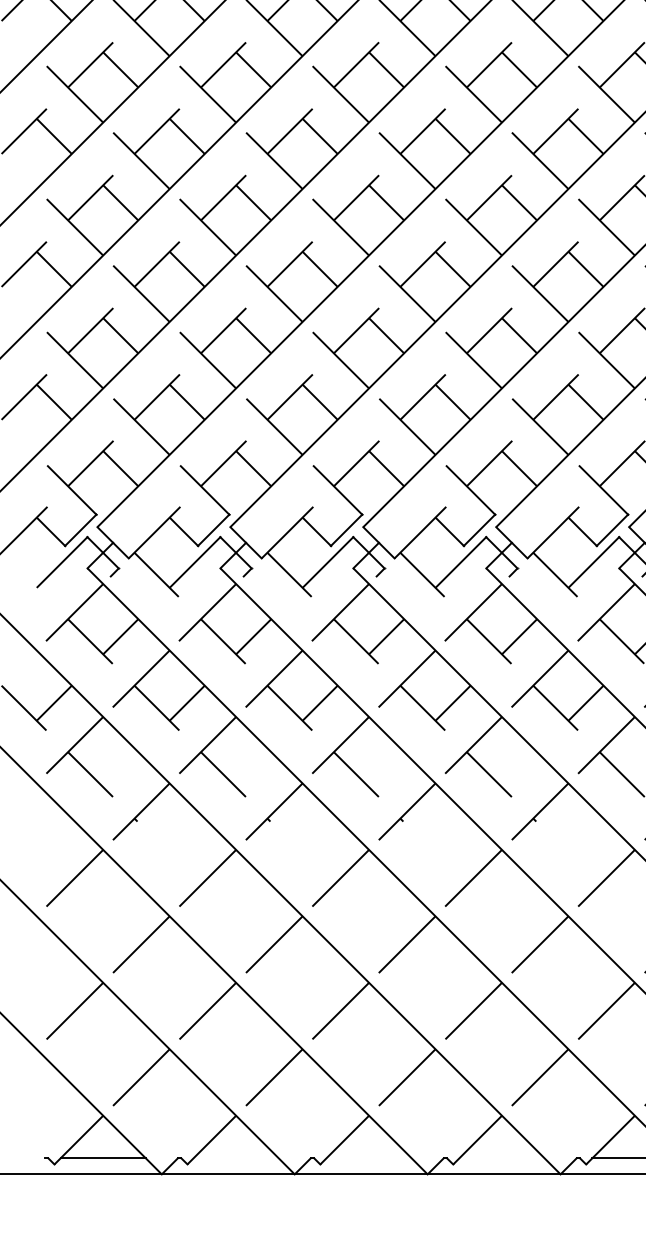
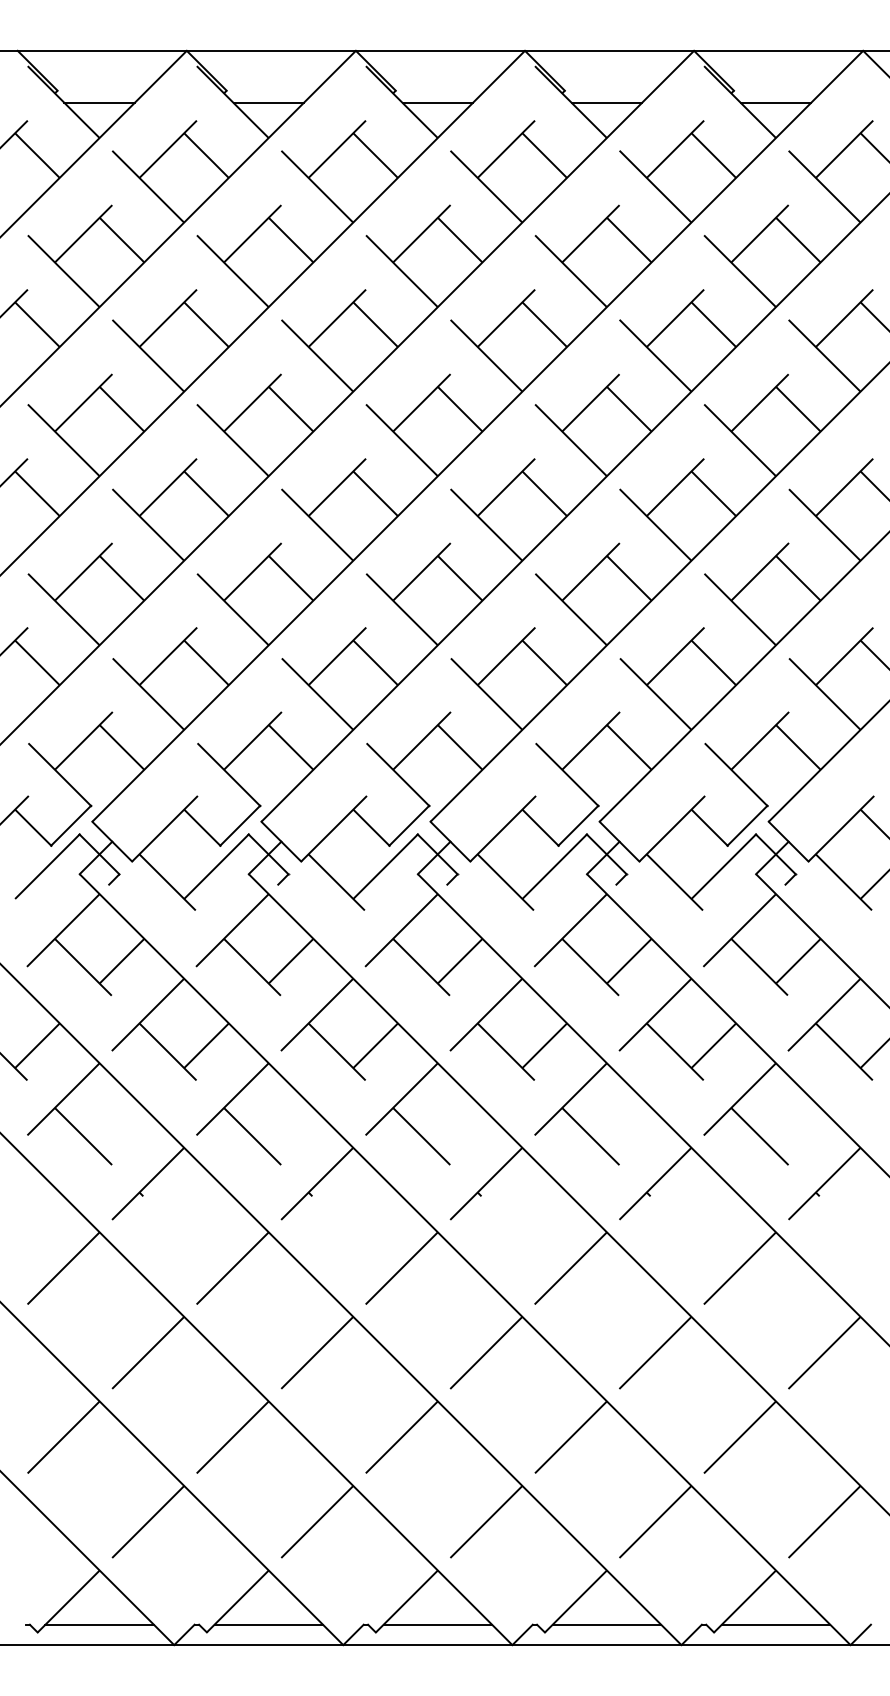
line: (235, 1158) -> (268, 1624), added
line: (368, 1158) -> (437, 1624), added
line: (501, 1158) -> (606, 1624), added

